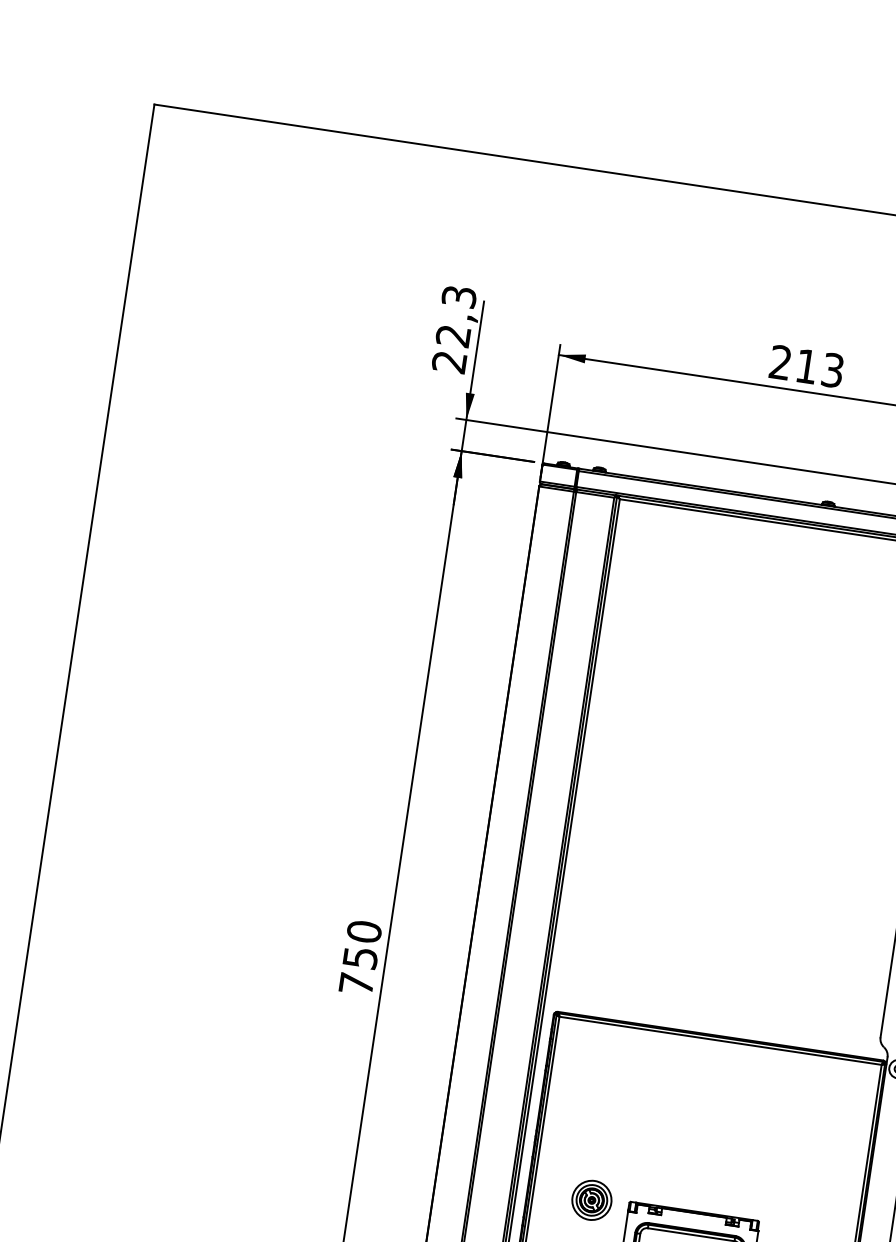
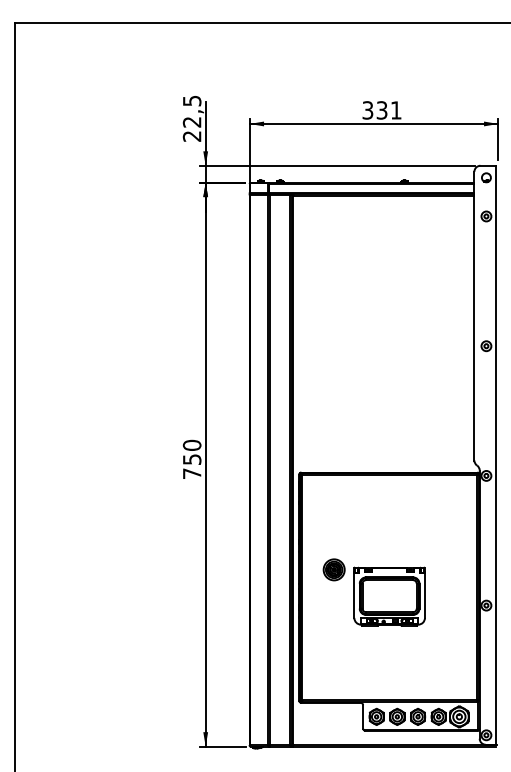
text: (458, 295) -> (191, 100), 22,3 -> 22,5
text: (805, 366) -> (381, 110), 213 -> 331

